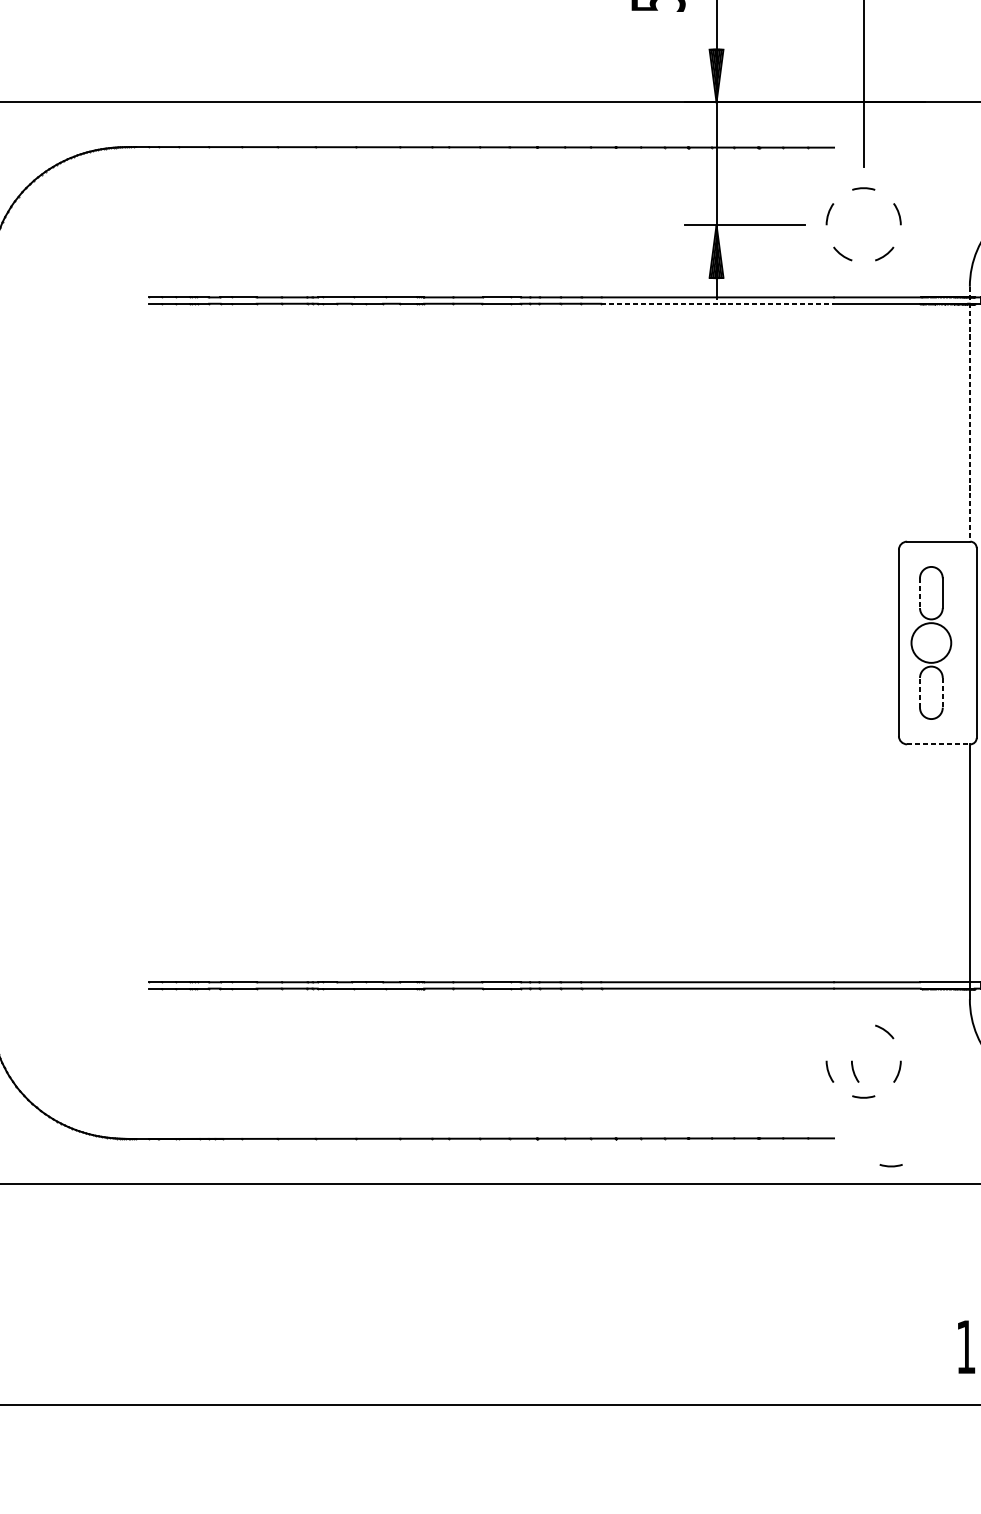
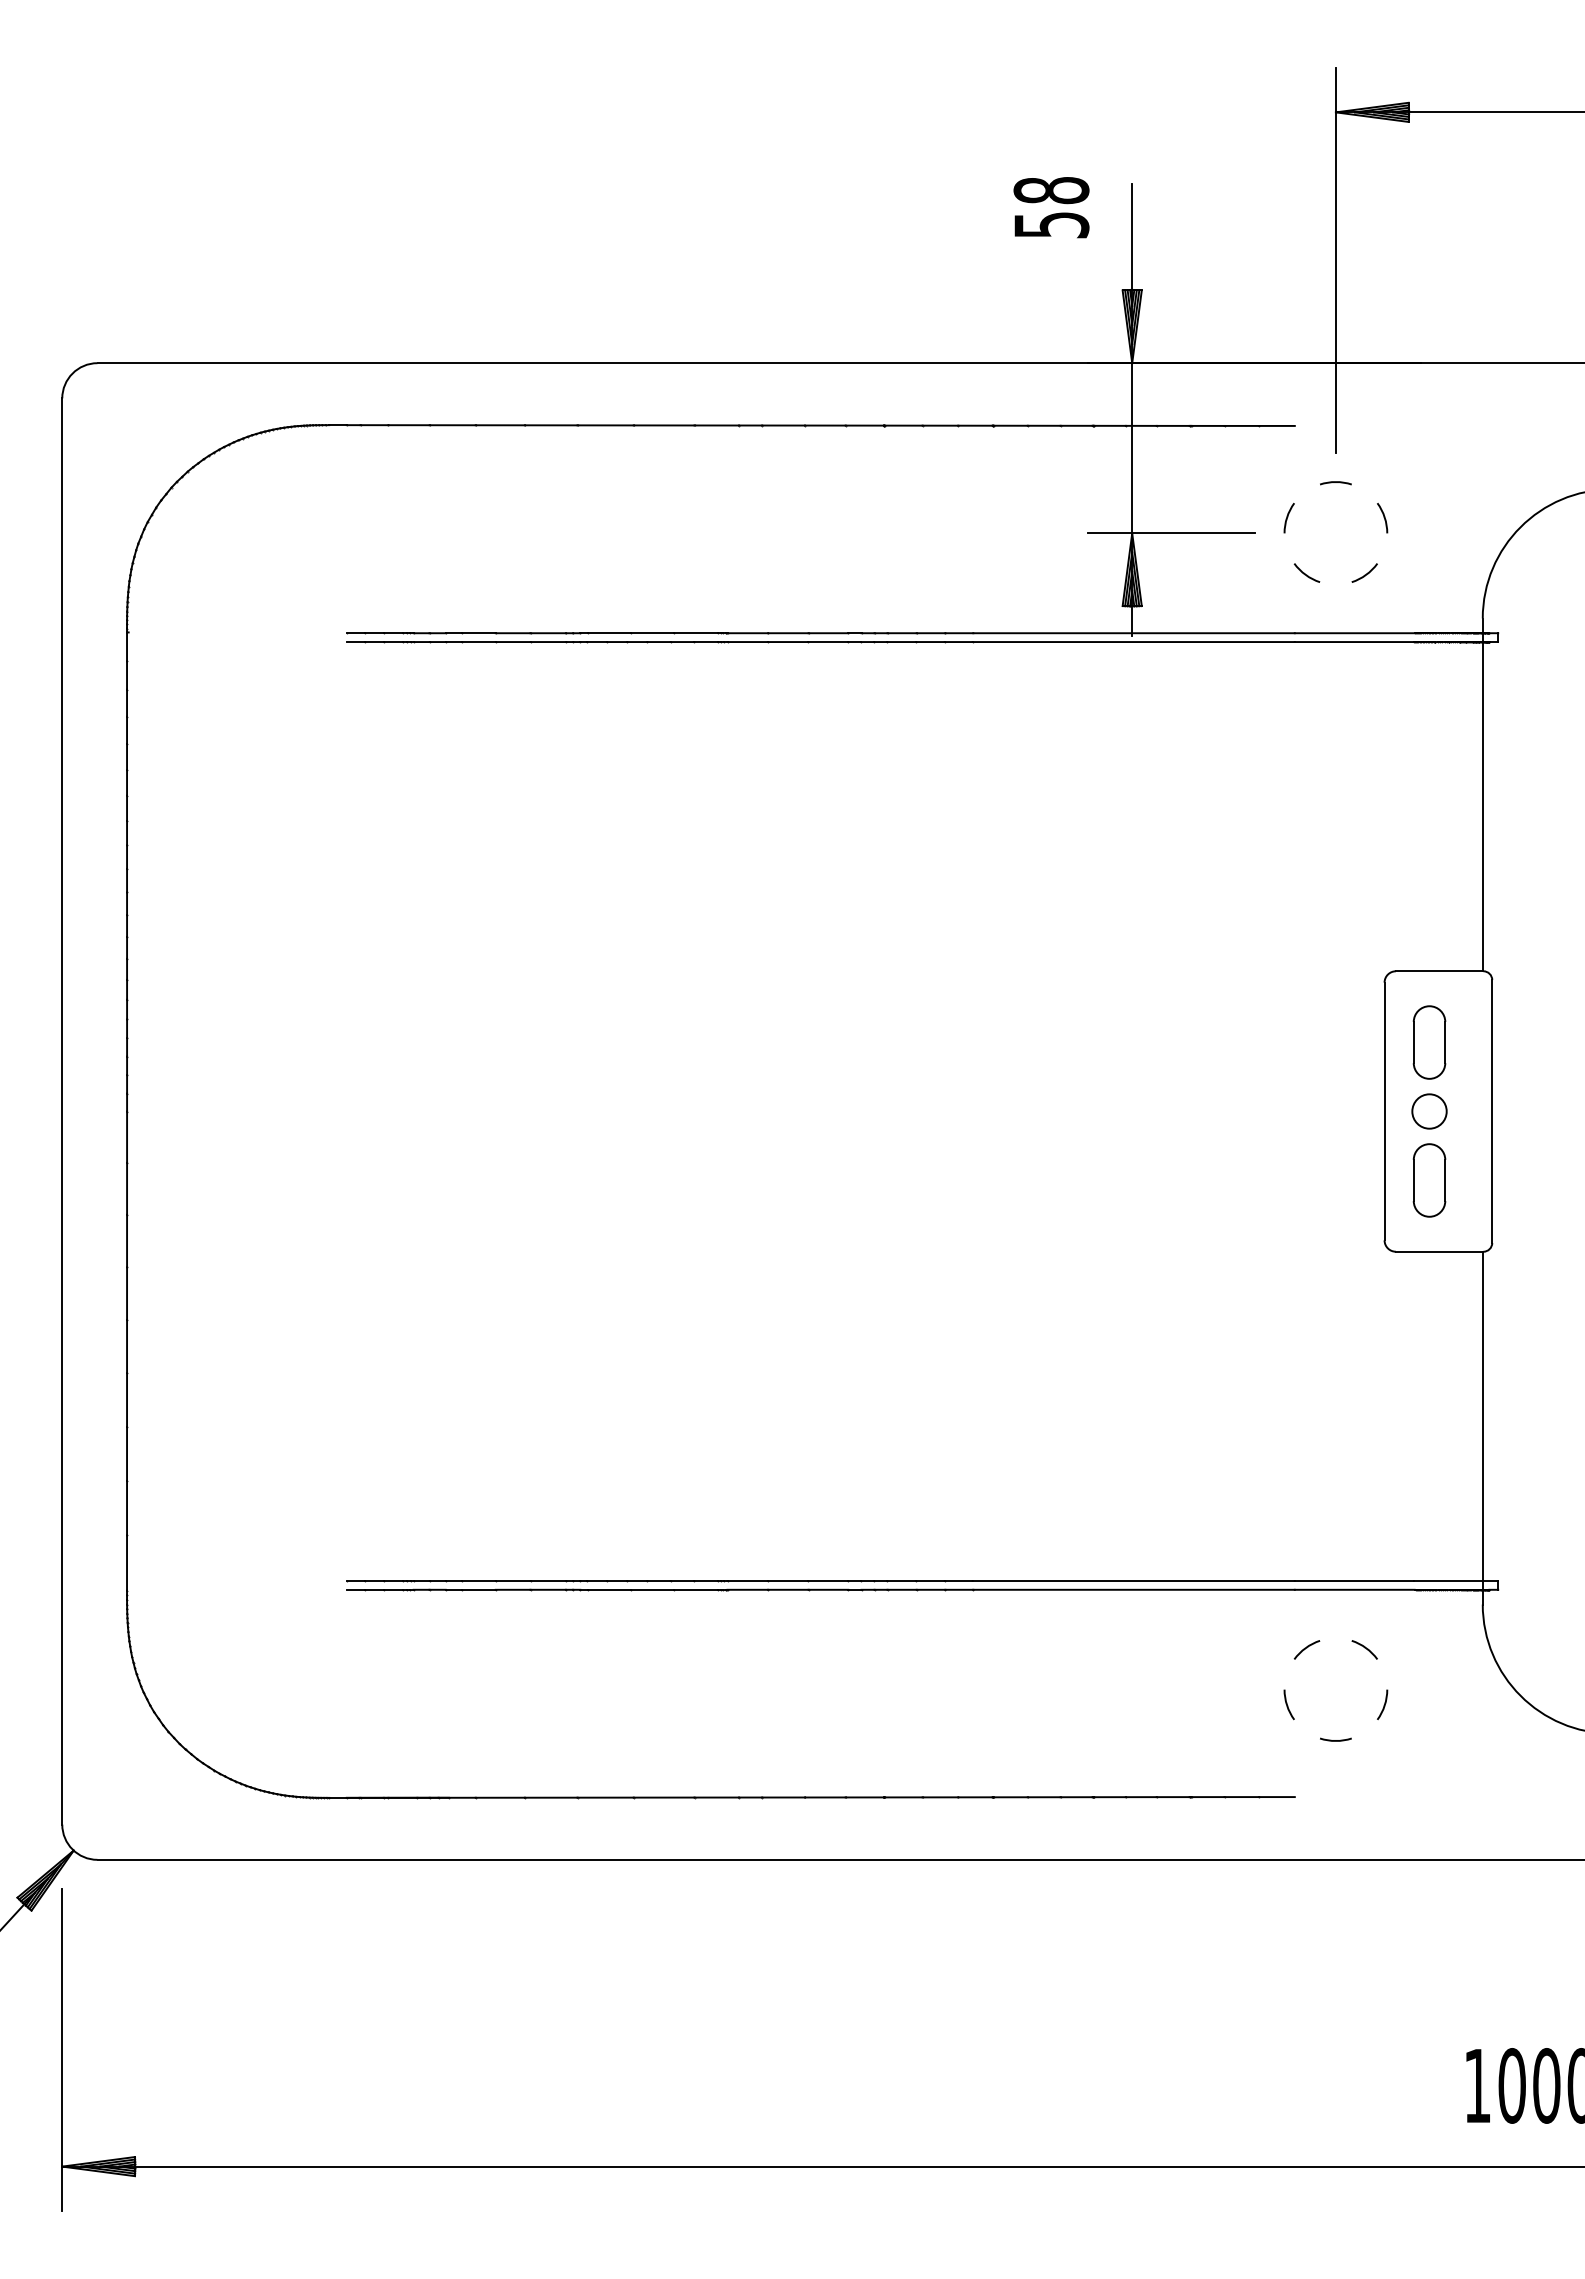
line: (718, 304) -> (1134, 642), dashed -> solid
line: (969, 414) -> (1482, 795), dashed -> solid
line: (919, 593) -> (1413, 1042), dashed -> solid
circle: (931, 643) -> (1429, 1111), size x0.62
line: (919, 692) -> (1413, 1180), dashed -> solid
line: (942, 692) -> (1445, 1180), dashed -> solid
line: (938, 744) -> (1439, 1251), dashed -> solid
arc: (842, 1031) -> (1306, 1648), added
arc: (854, 1071) -> (1322, 1704), removed
arc: (890, 1166) -> (1373, 1835), removed

